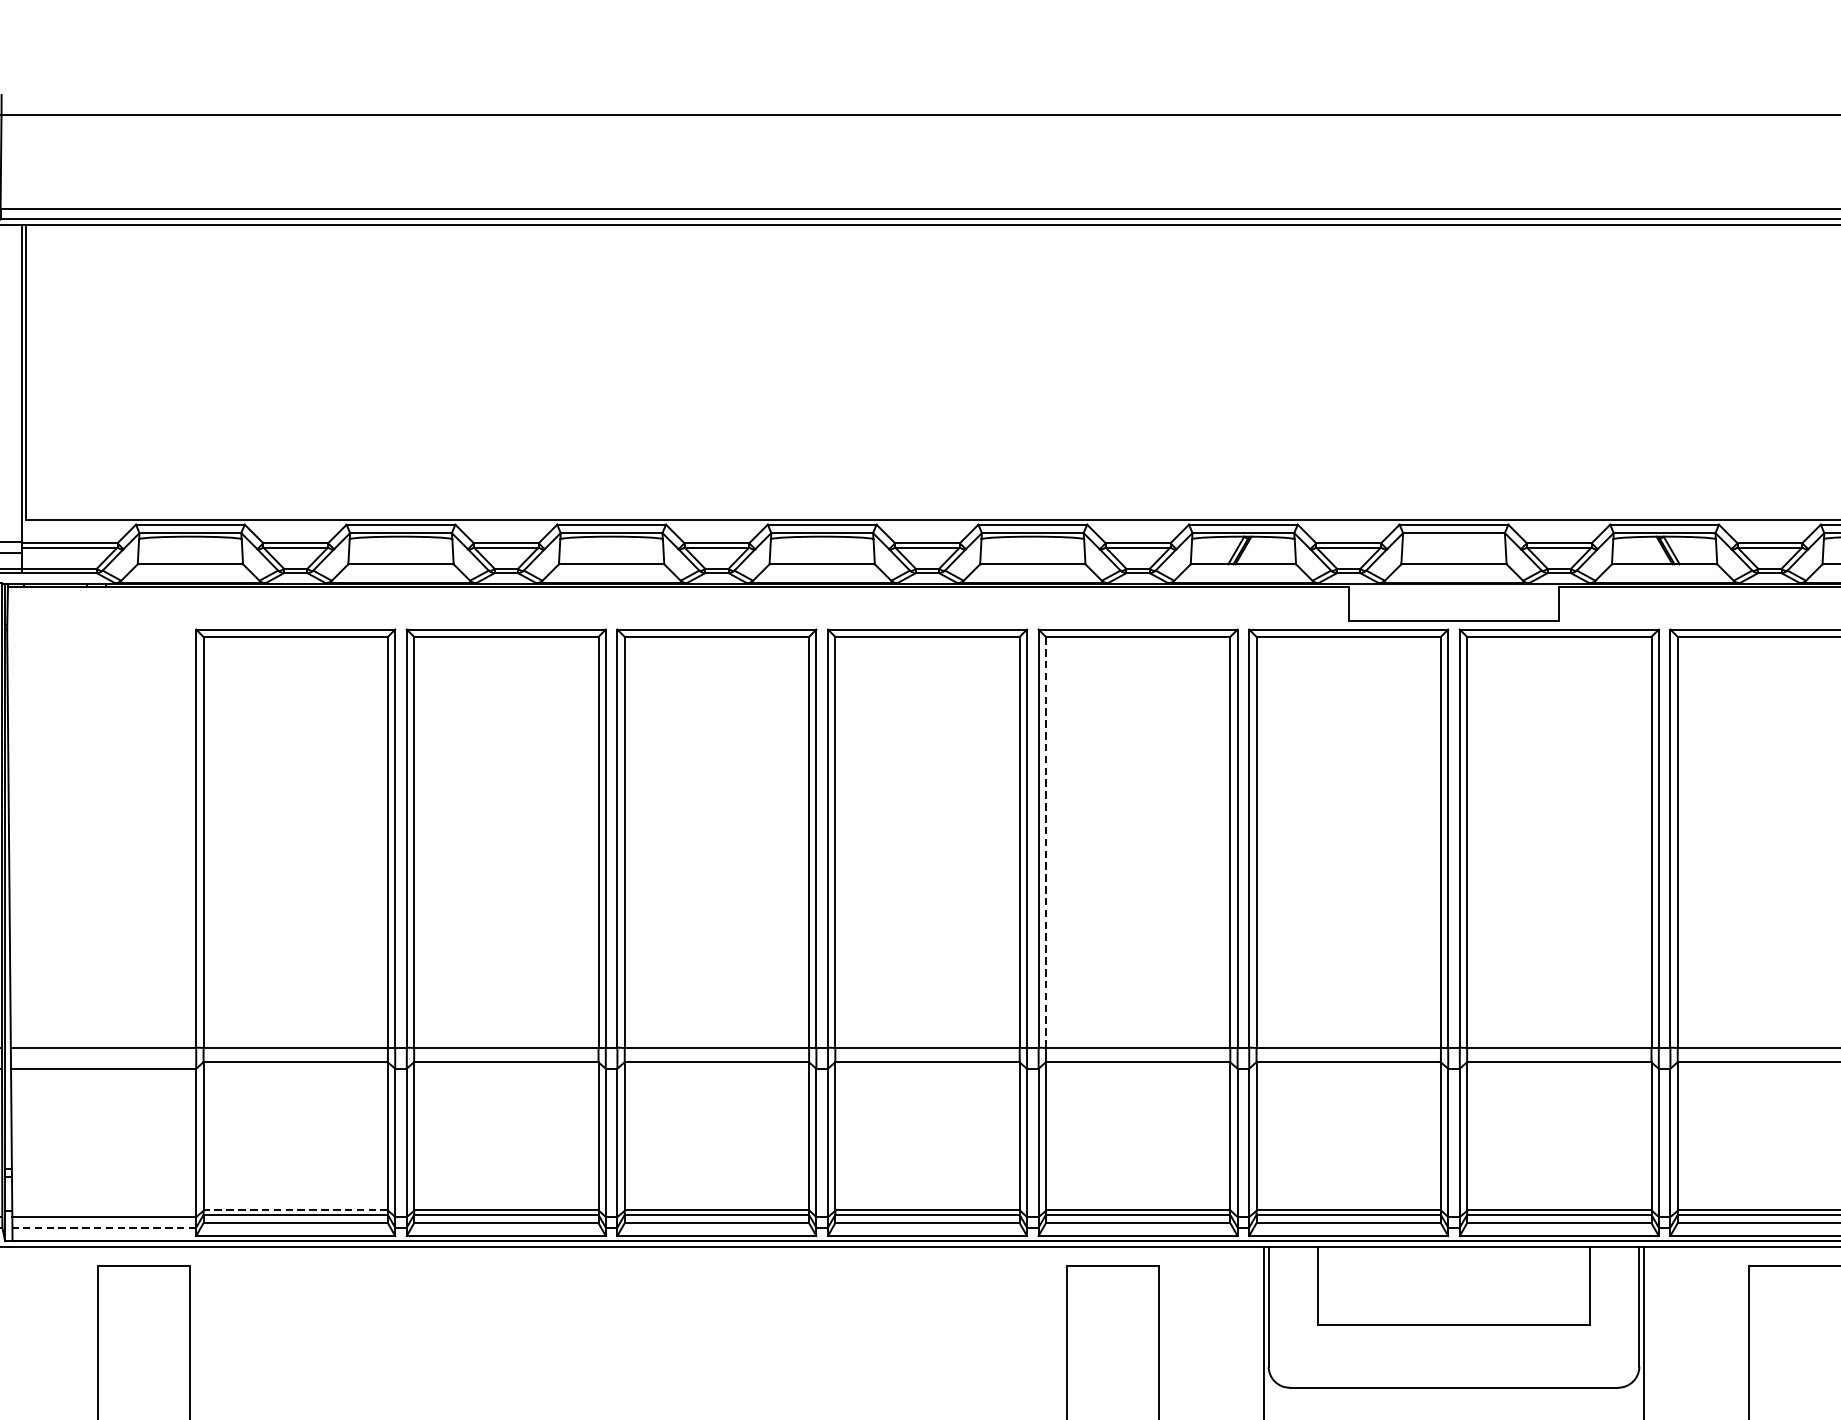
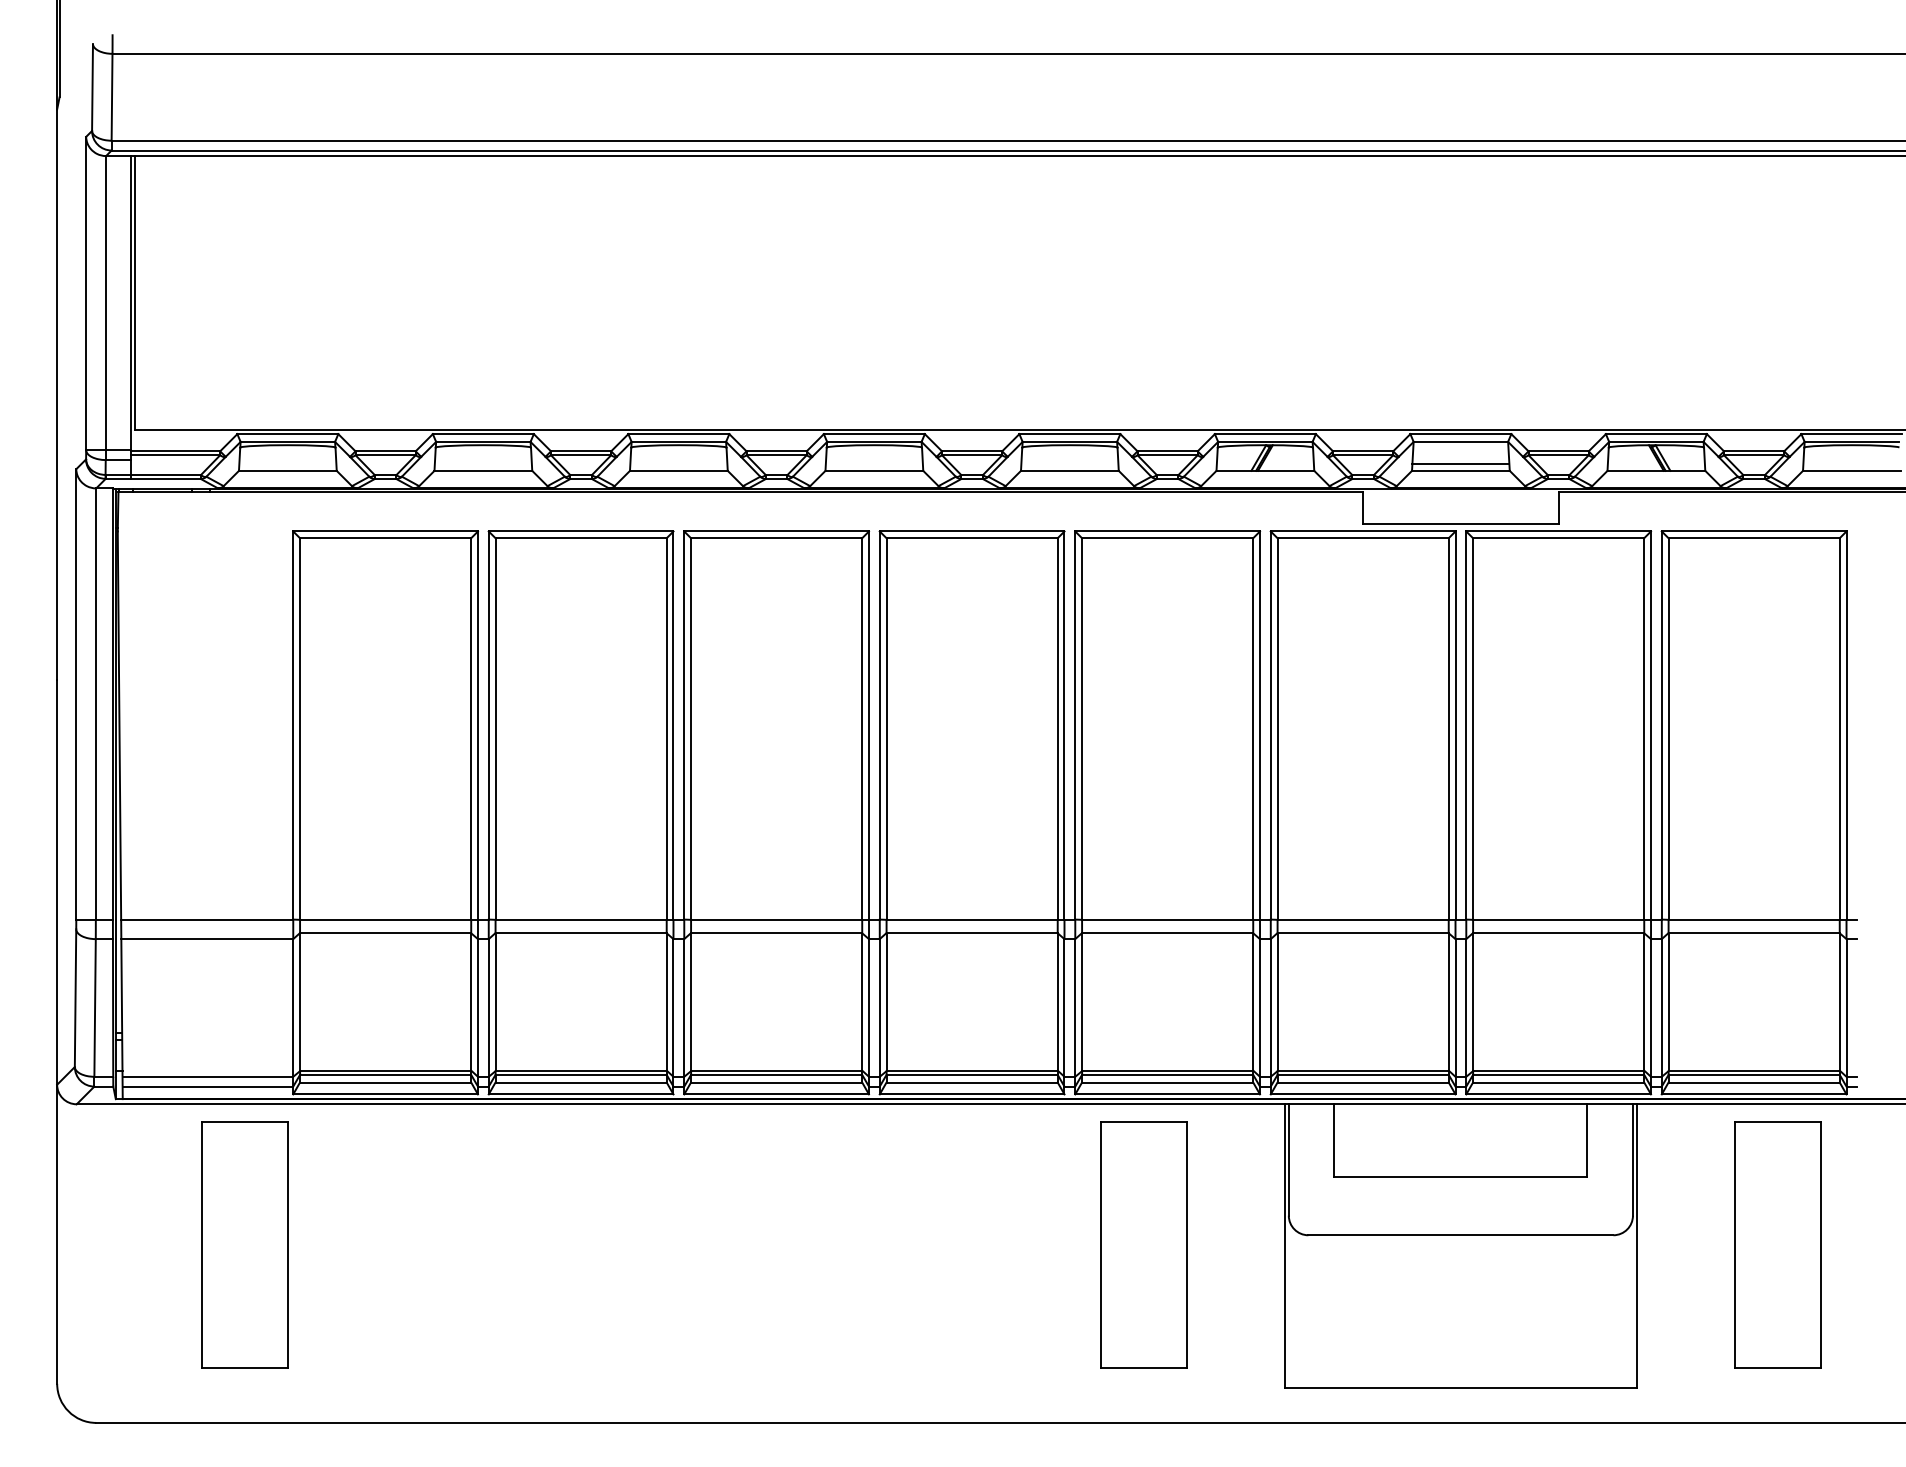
line: (1453, 557) -> (1460, 464), added
line: (1046, 841) -> (1082, 728), dashed -> solid
line: (295, 1210) -> (385, 1070), dashed -> solid
line: (103, 1227) -> (207, 1086), dashed -> solid

